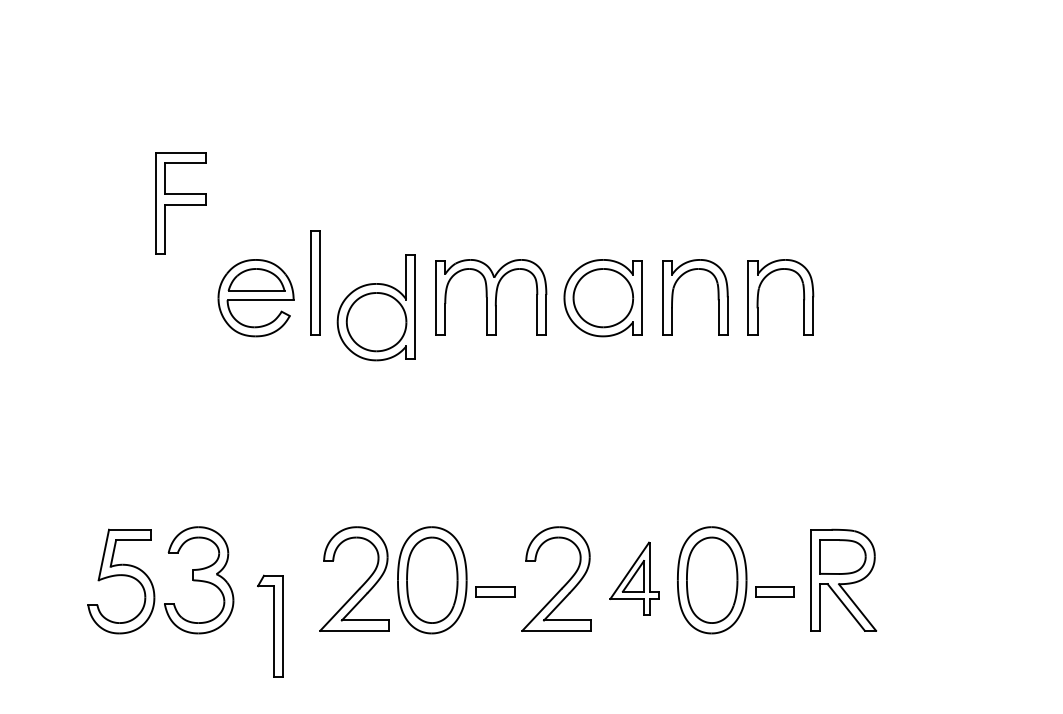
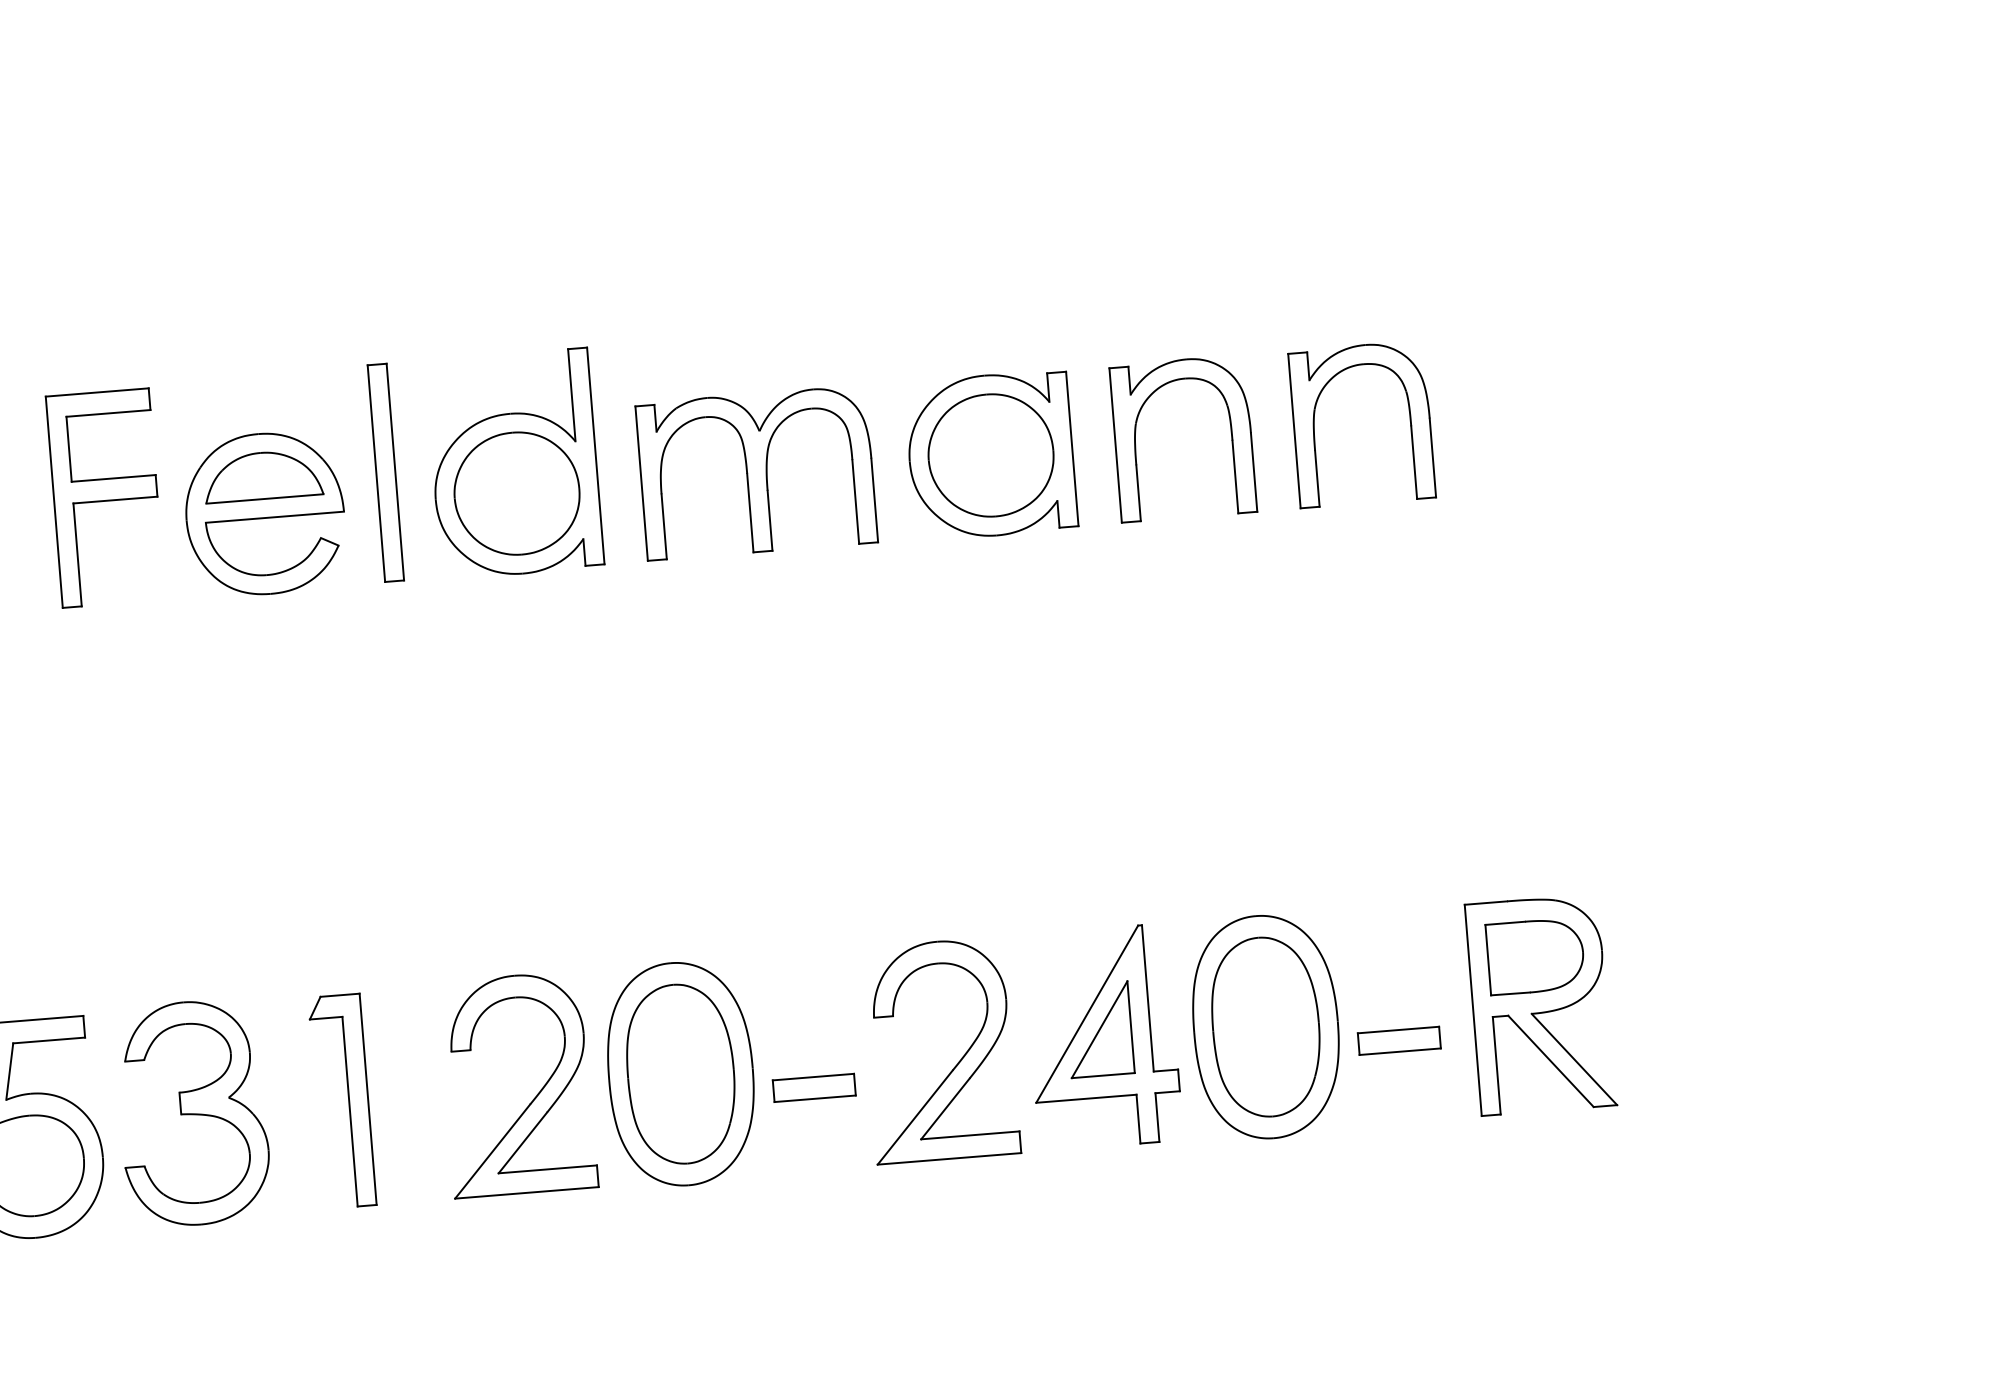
part: (180, 203) -> (104, 498), moved
part: (375, 307) -> (512, 463), moved
part: (634, 578) -> (1103, 1036), size x1.43
part: (270, 625) -> (342, 1099), moved

